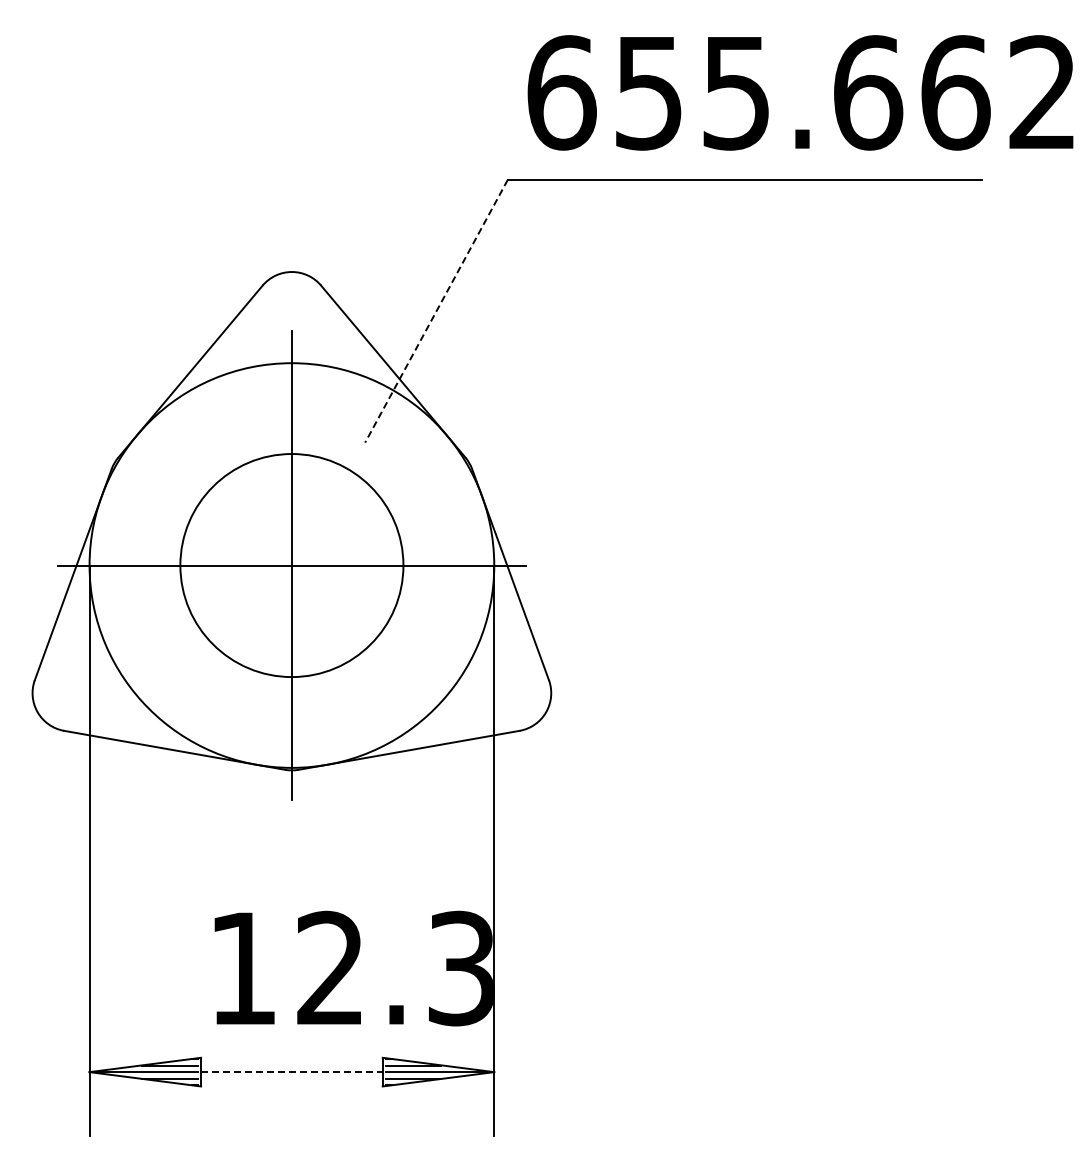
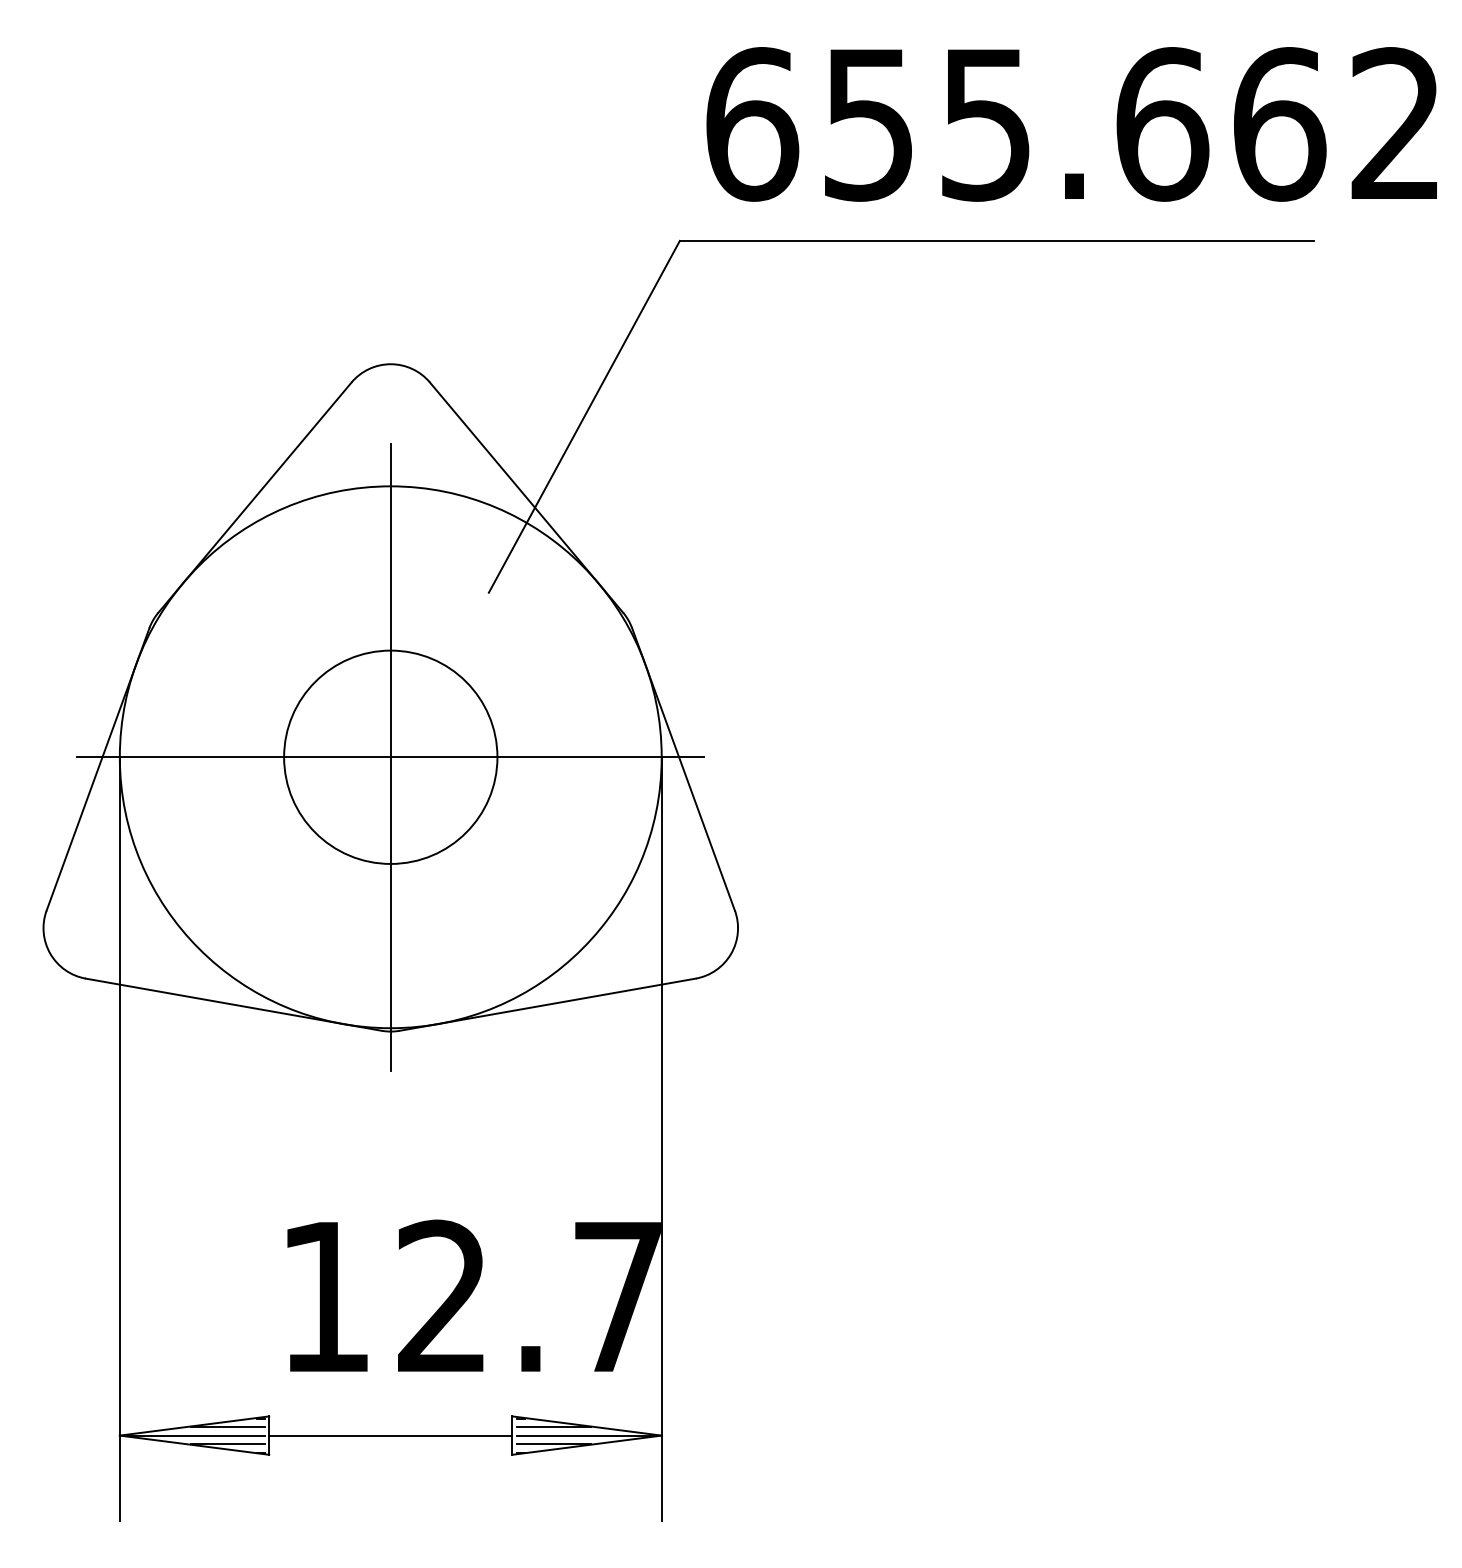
line: (436, 311) -> (584, 417), dashed -> solid
circle: (291, 565) -> (390, 757), size x0.71
text: (460, 968) -> (616, 1296), 12.3 -> 12.7
line: (291, 1072) -> (390, 1436), dashed -> solid

